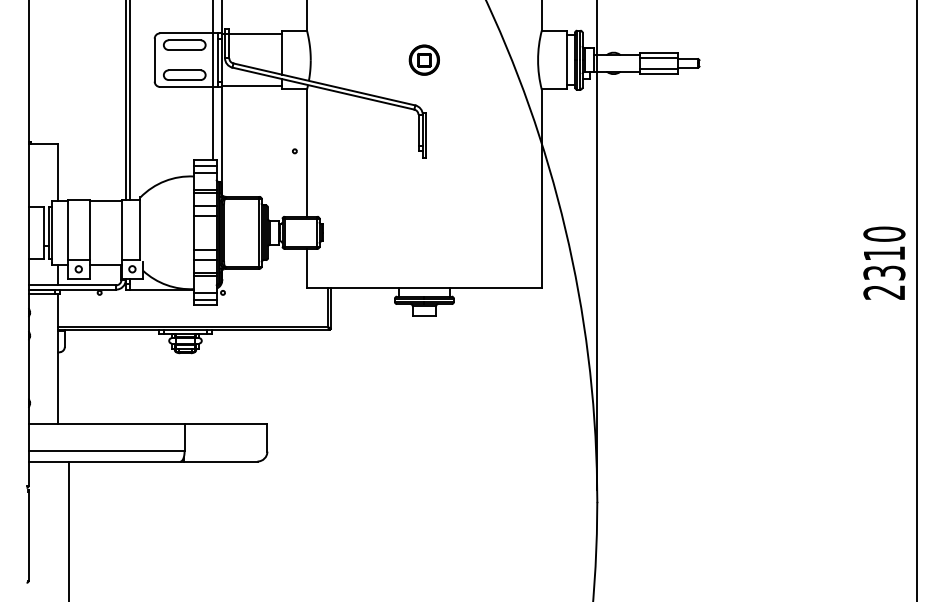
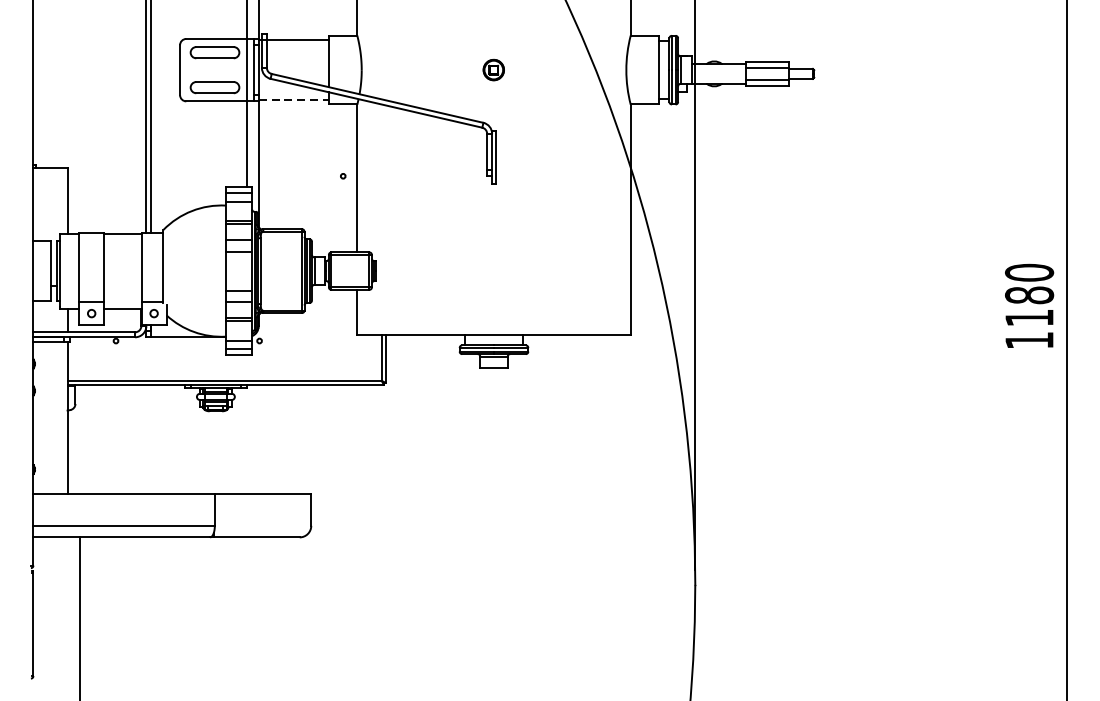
part: (423, 59) -> (492, 69), size x0.6
line: (252, 86) -> (293, 100), solid -> dashed
text: (884, 272) -> (1029, 317), 2310 -> 1180

